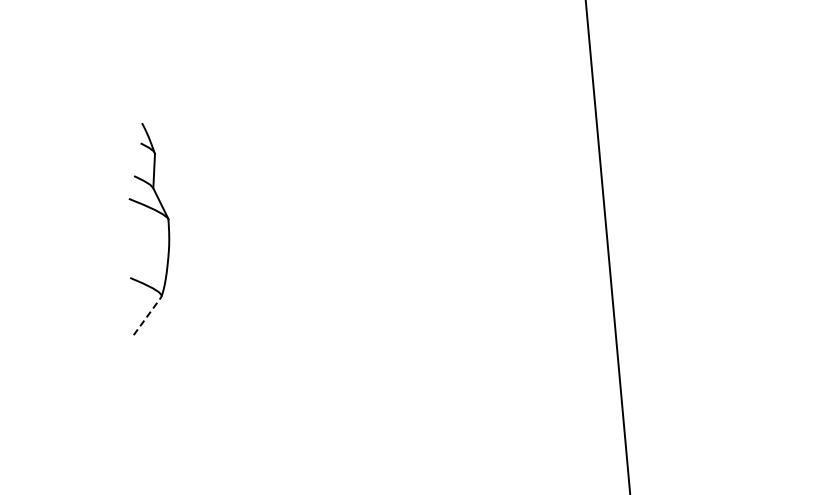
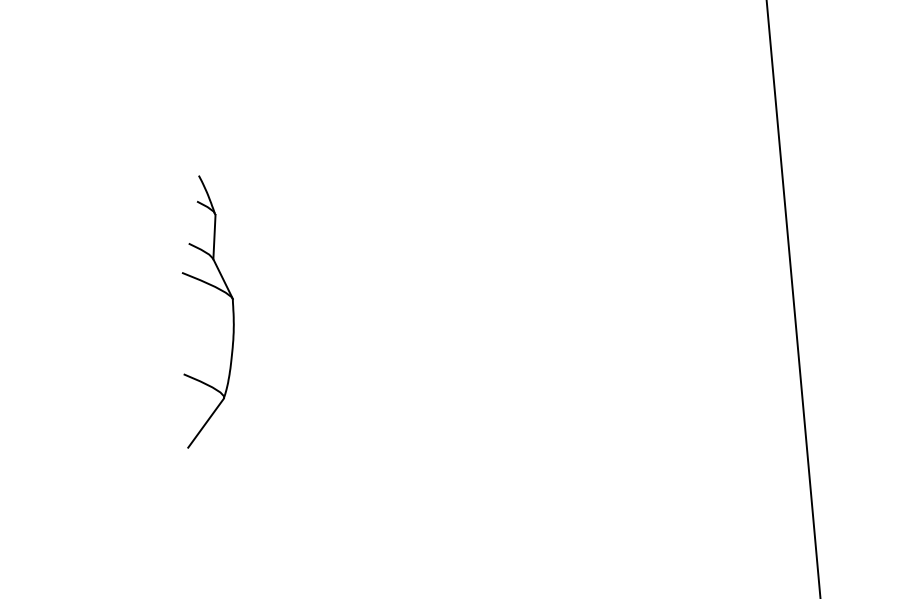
line: (147, 316) -> (205, 423), dashed -> solid

